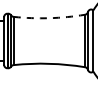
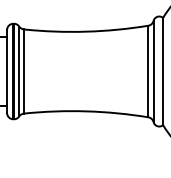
arc: (49, 18) -> (86, 32), dashed -> solid

